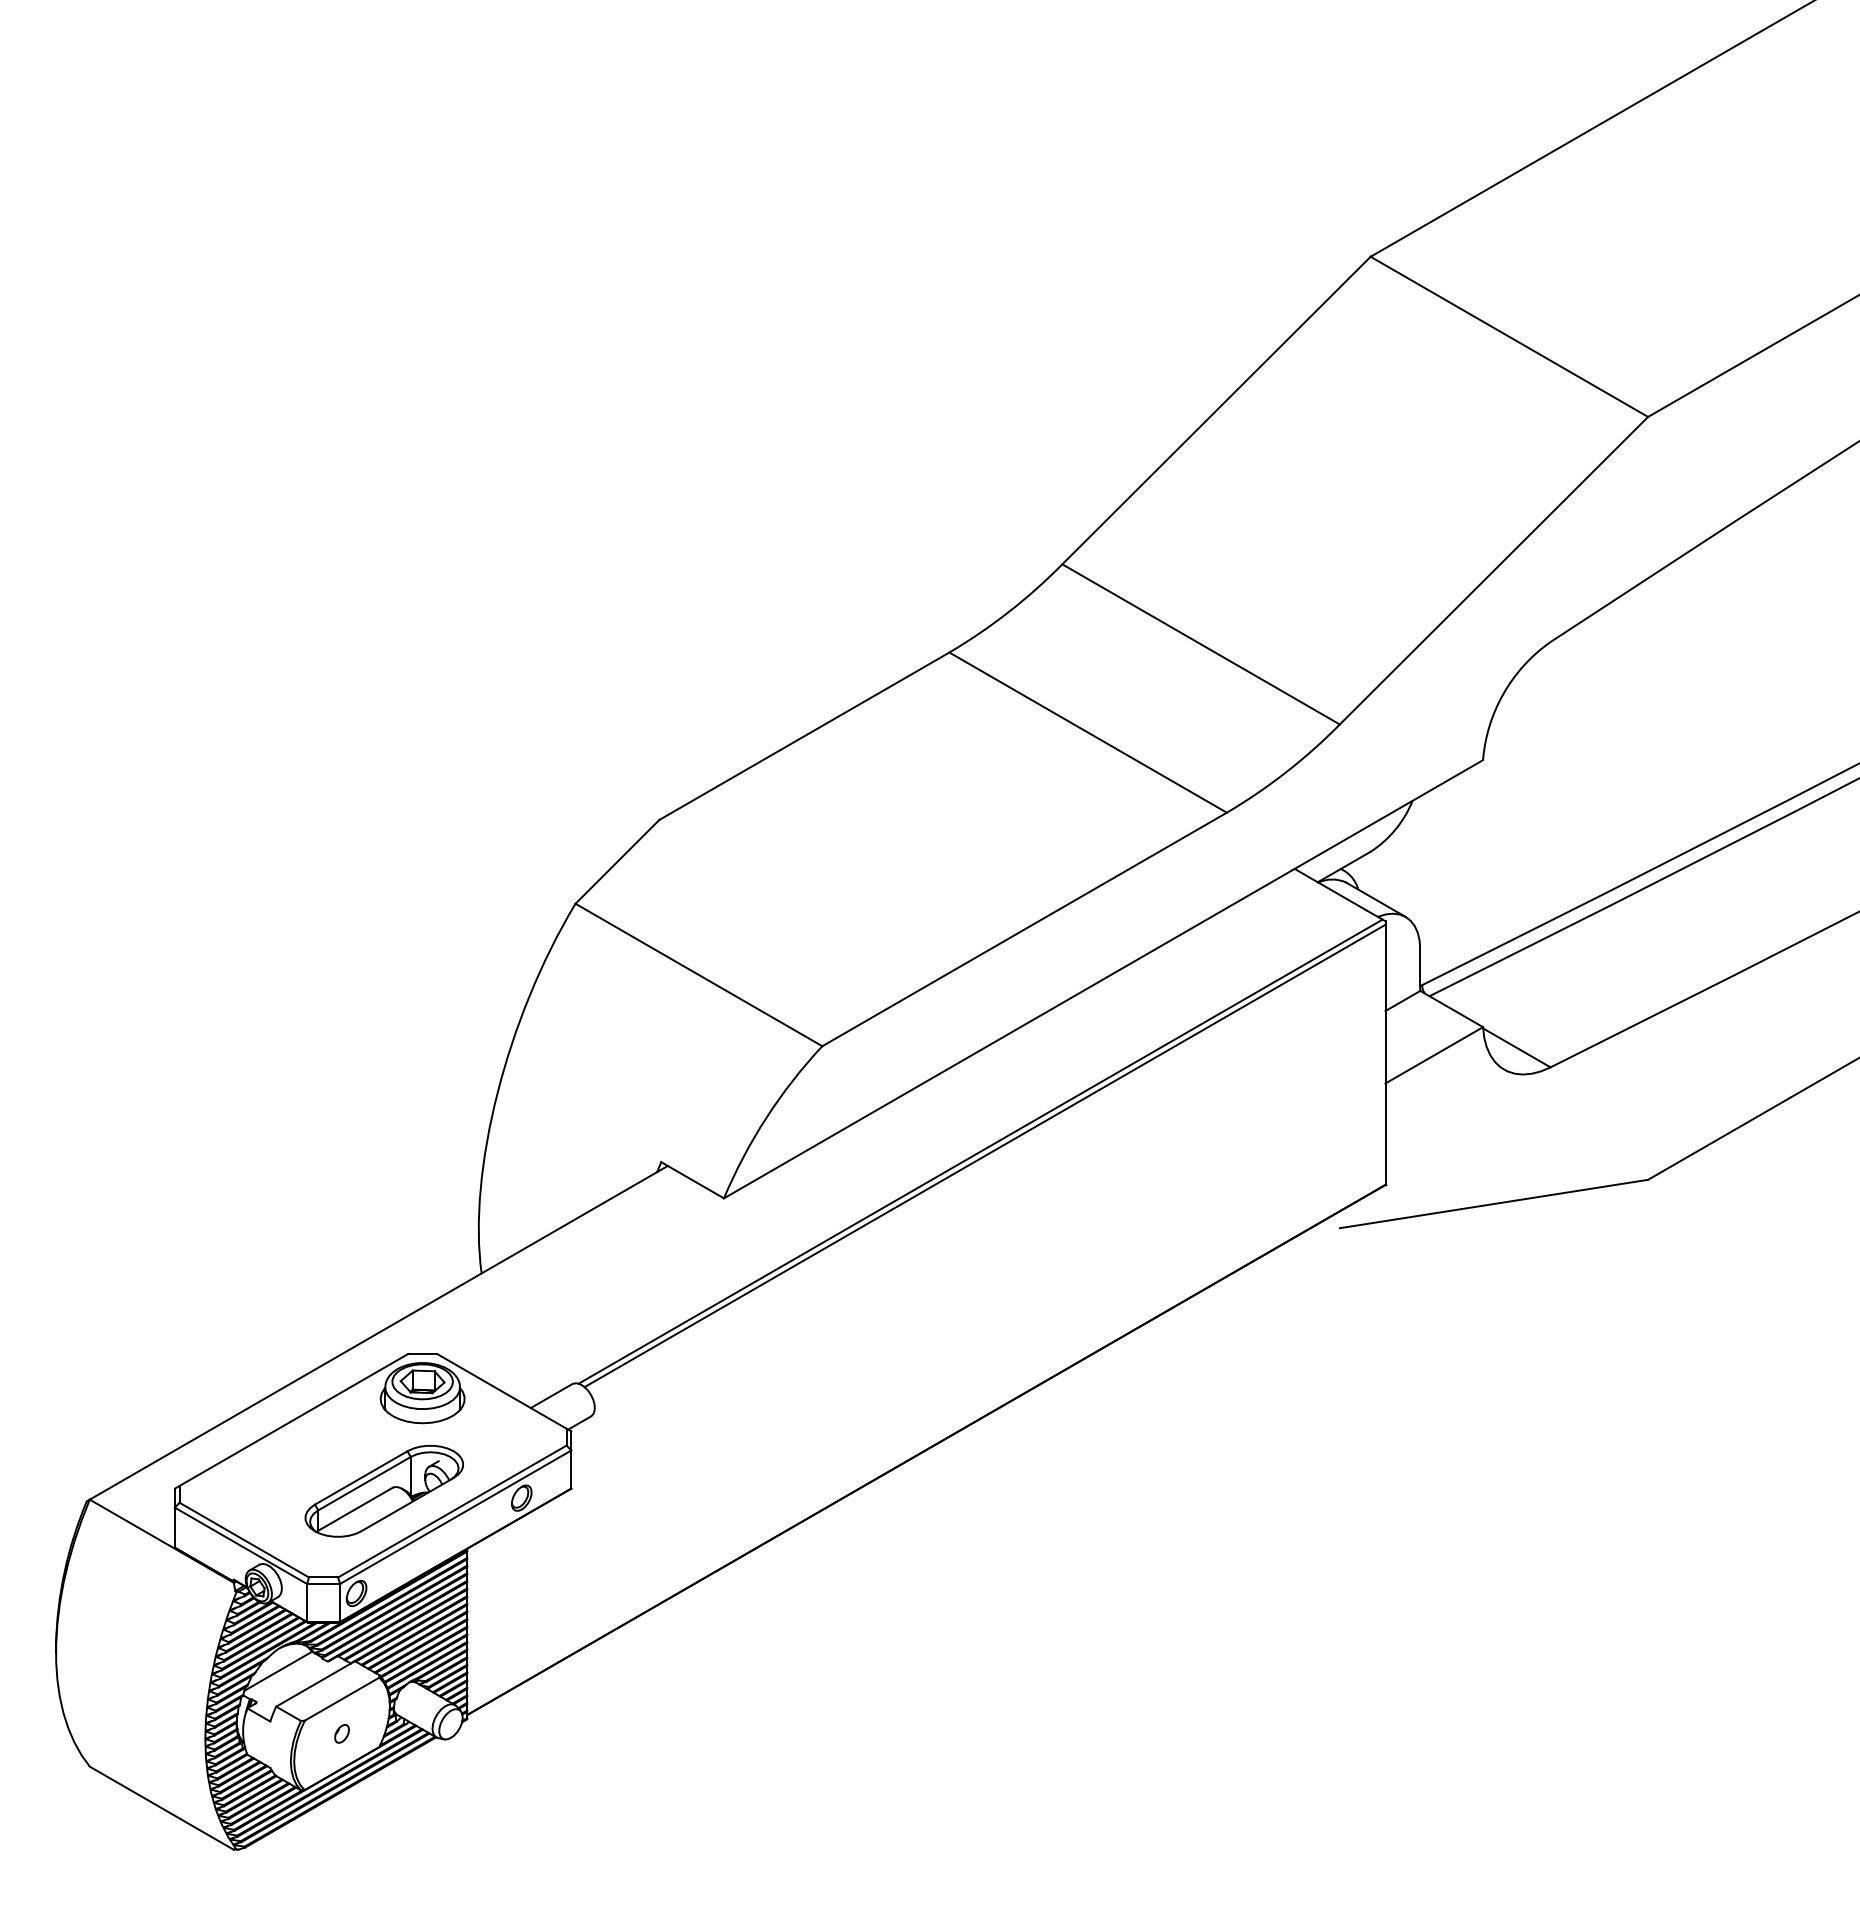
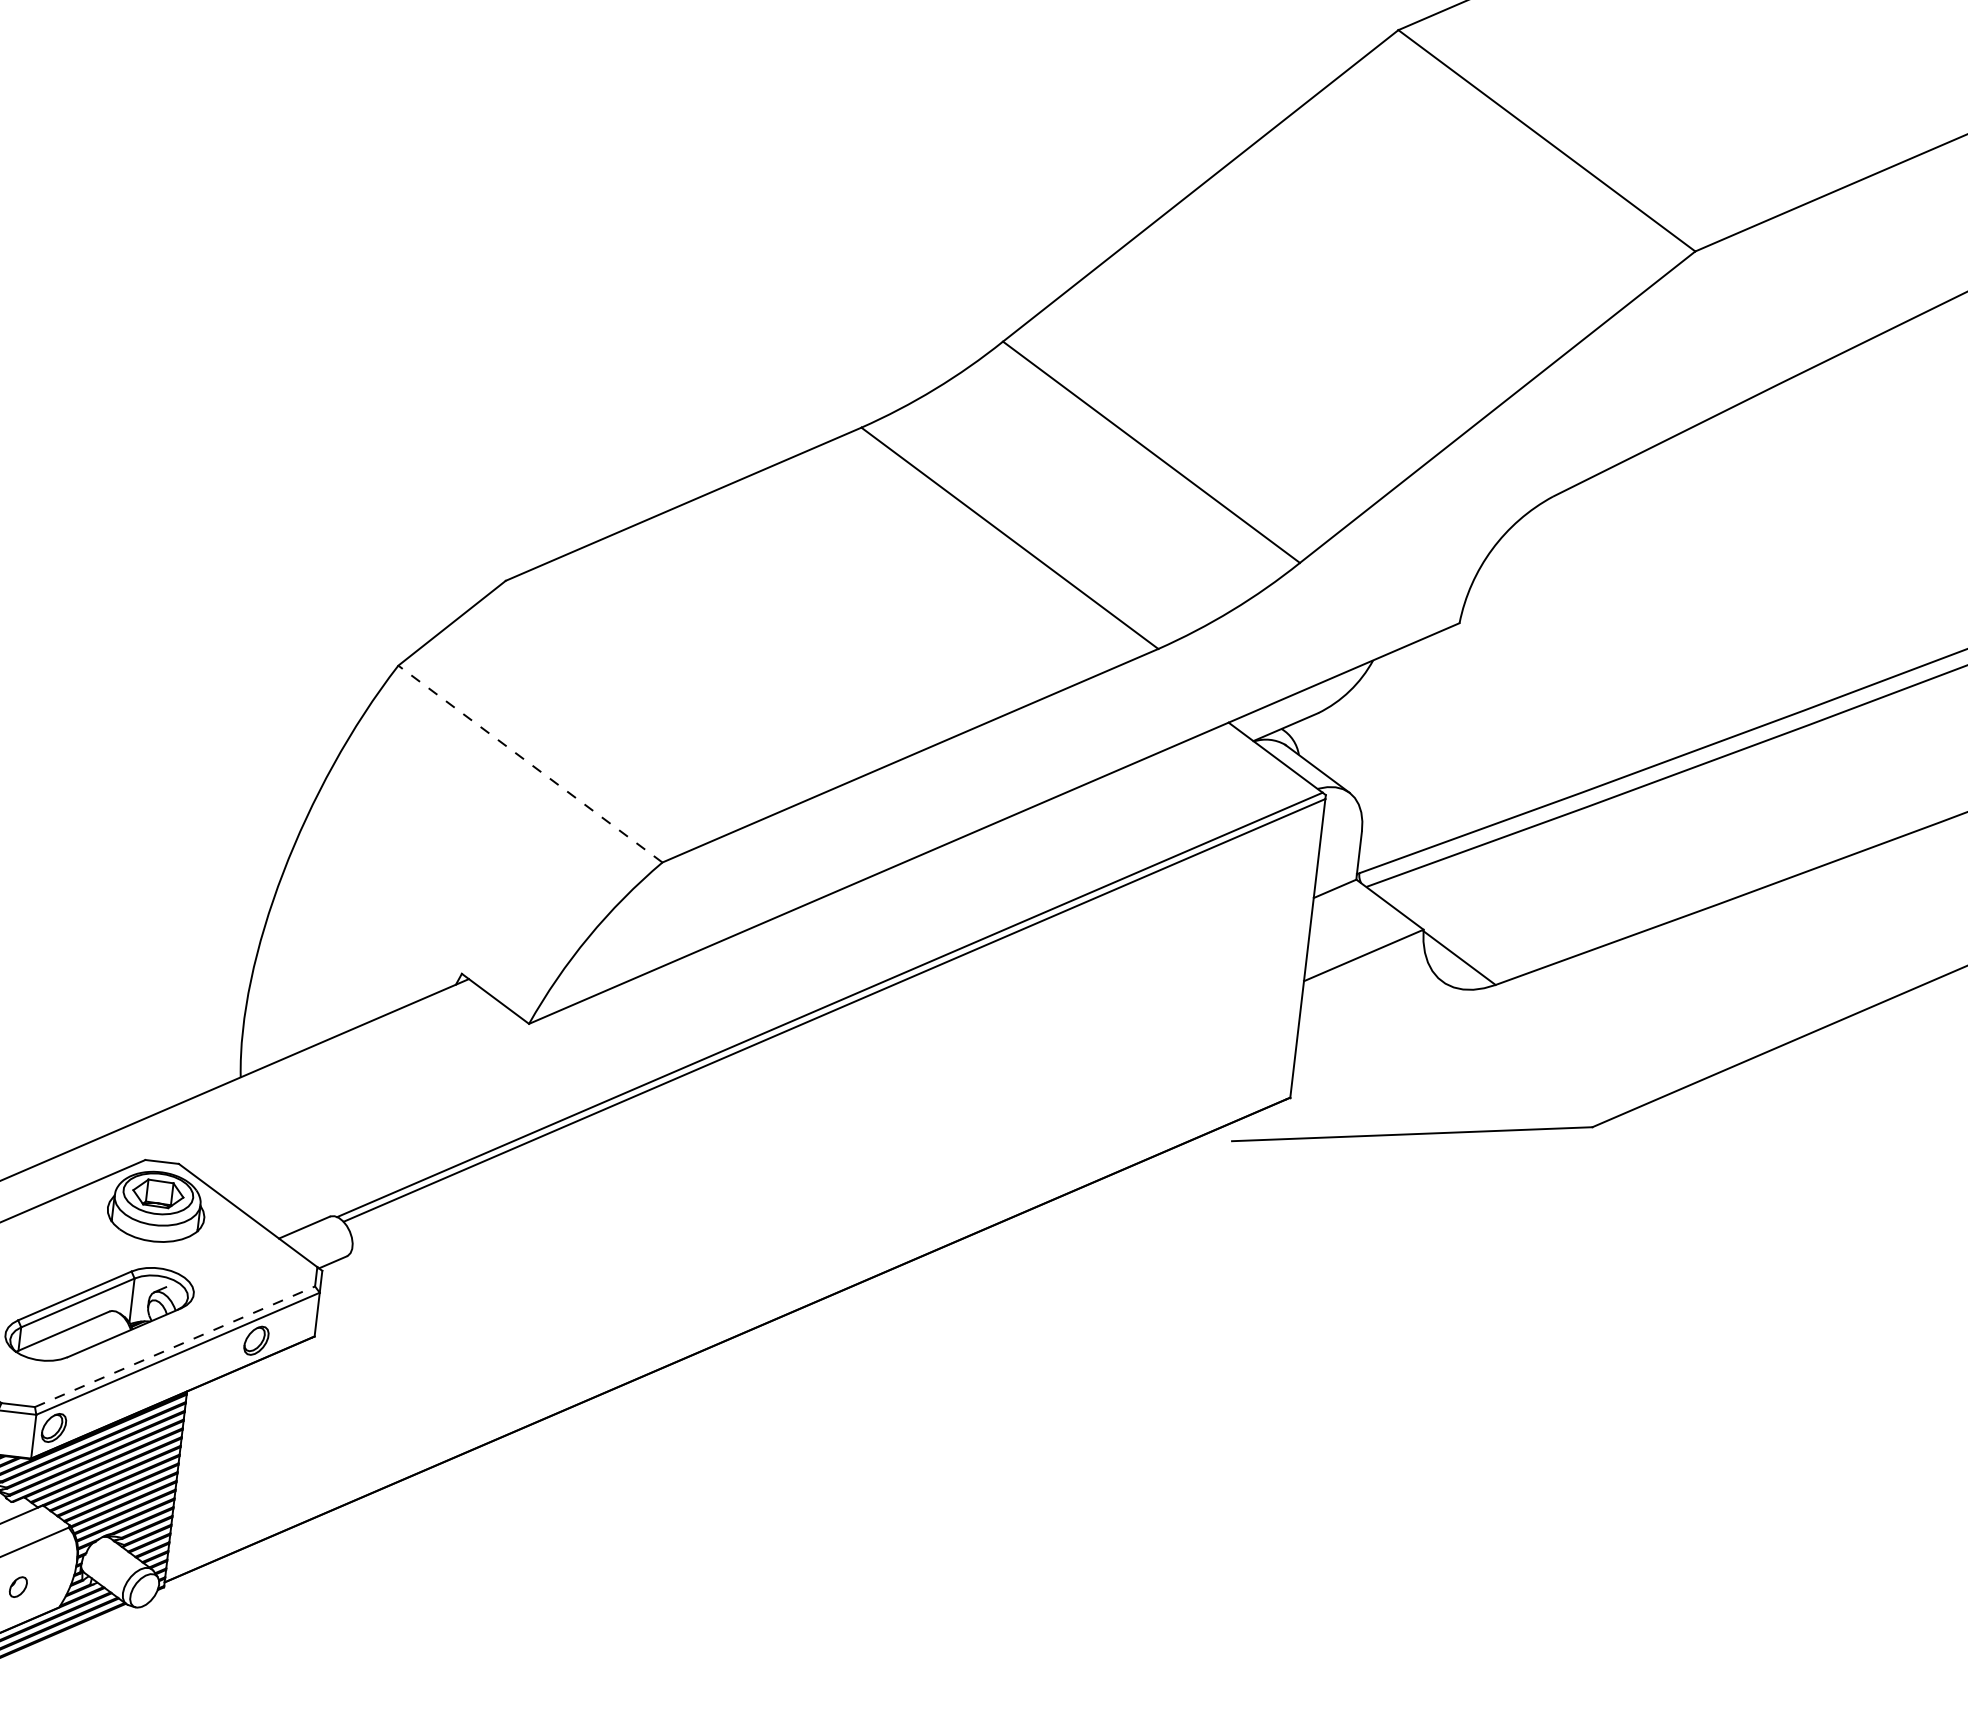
line: (698, 974) -> (529, 763), solid -> dashed
line: (452, 1511) -> (175, 1346), solid -> dashed

